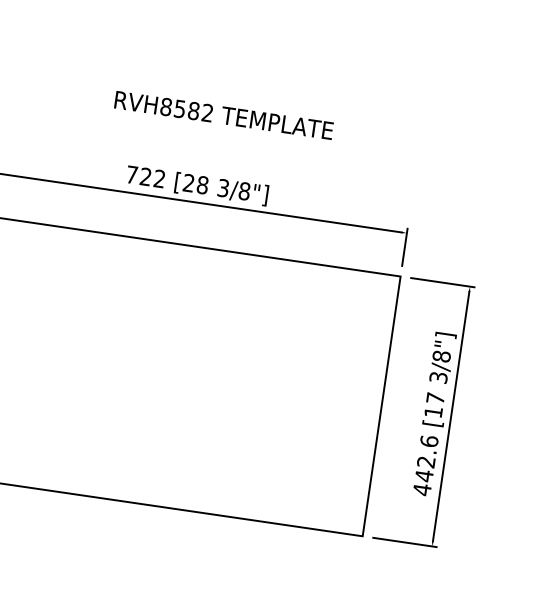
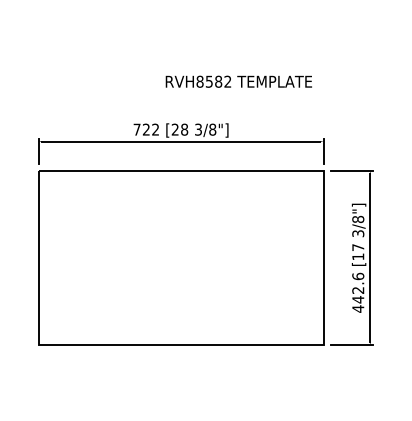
text: (223, 114) -> (238, 81), moved

